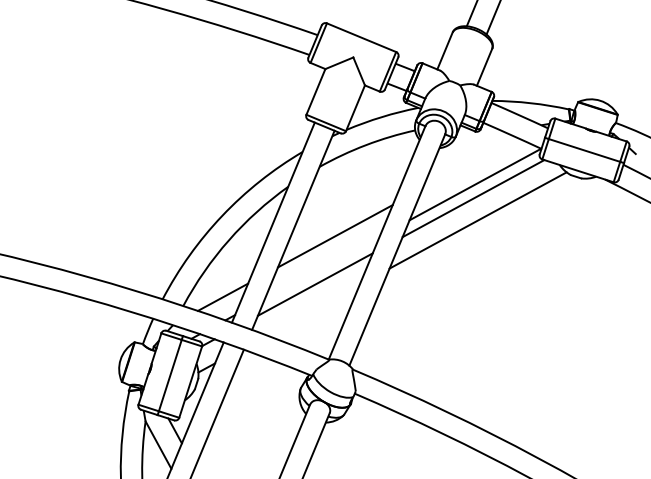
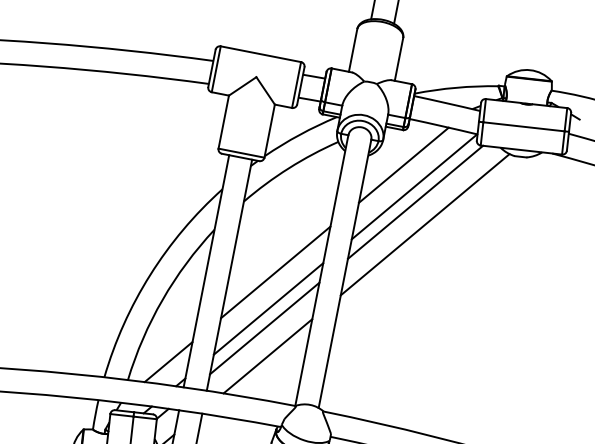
line: (469, 162) -> (403, 164), added
line: (321, 267) -> (267, 308), added
line: (312, 309) -> (267, 355), added

